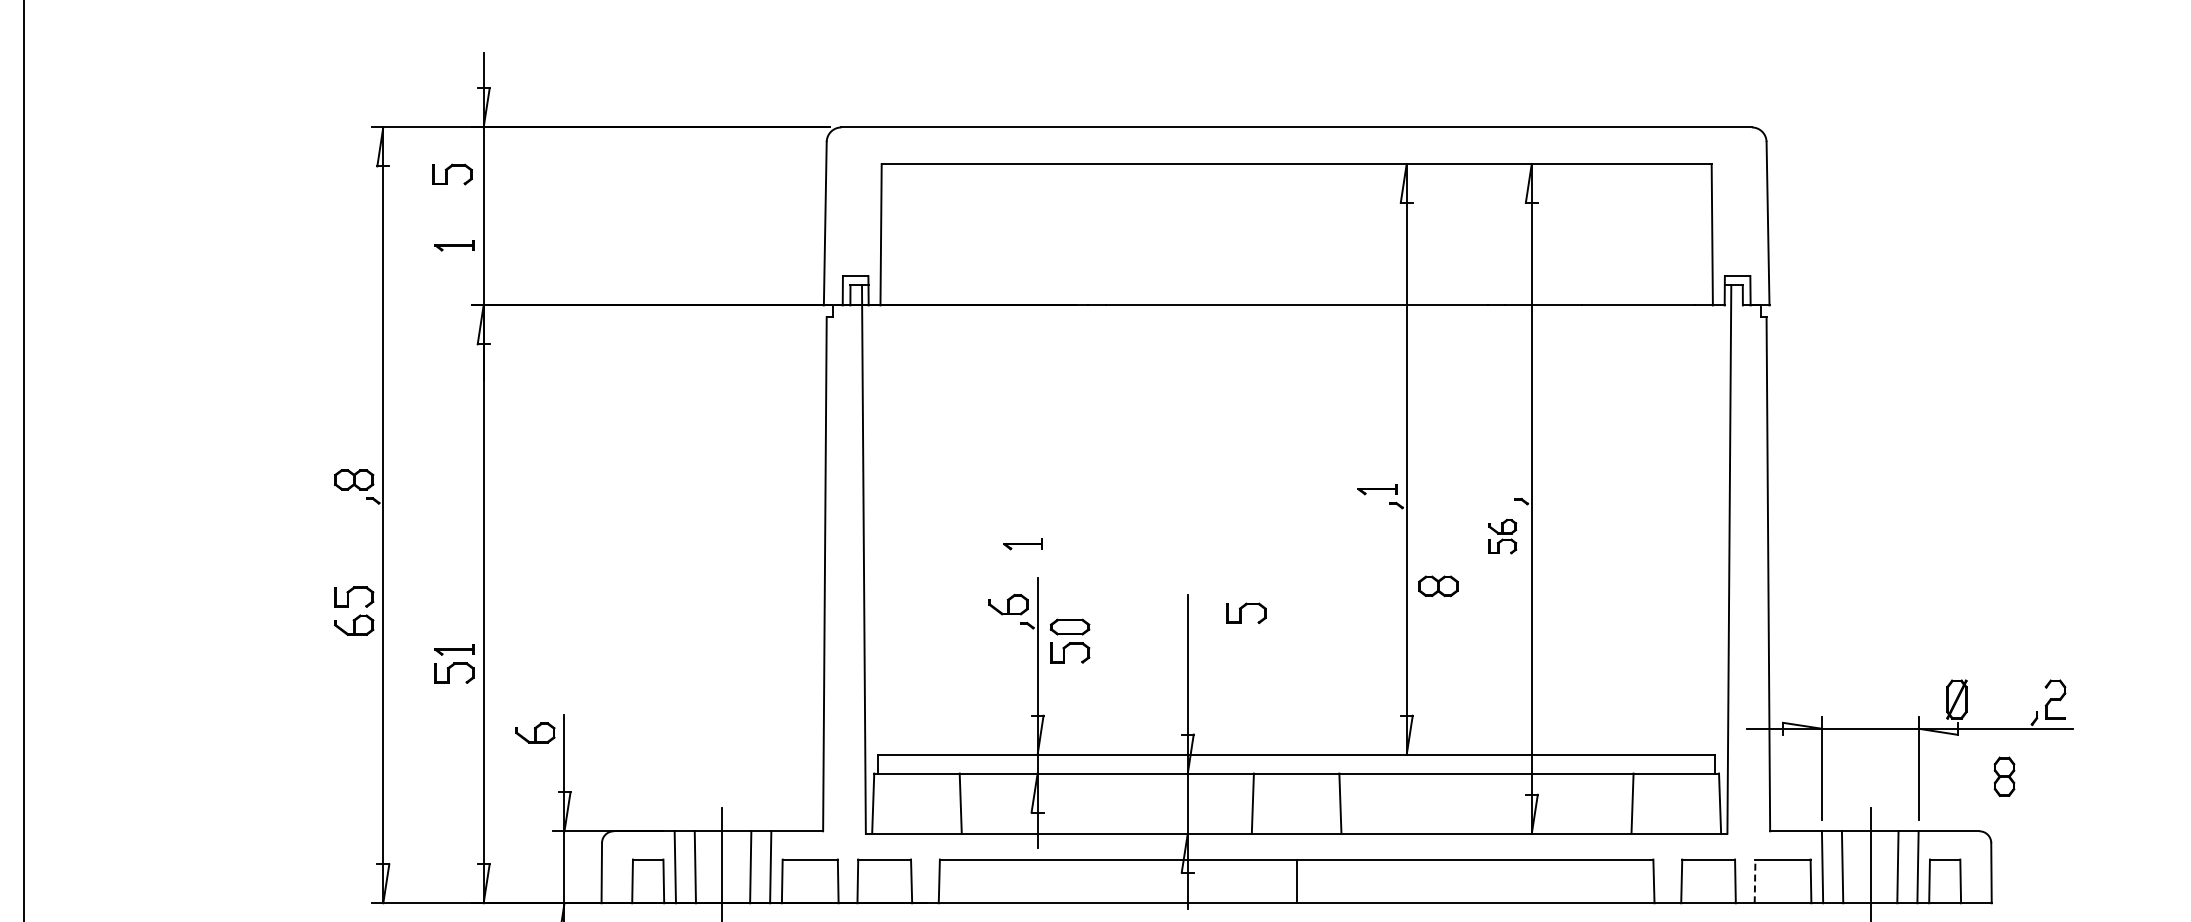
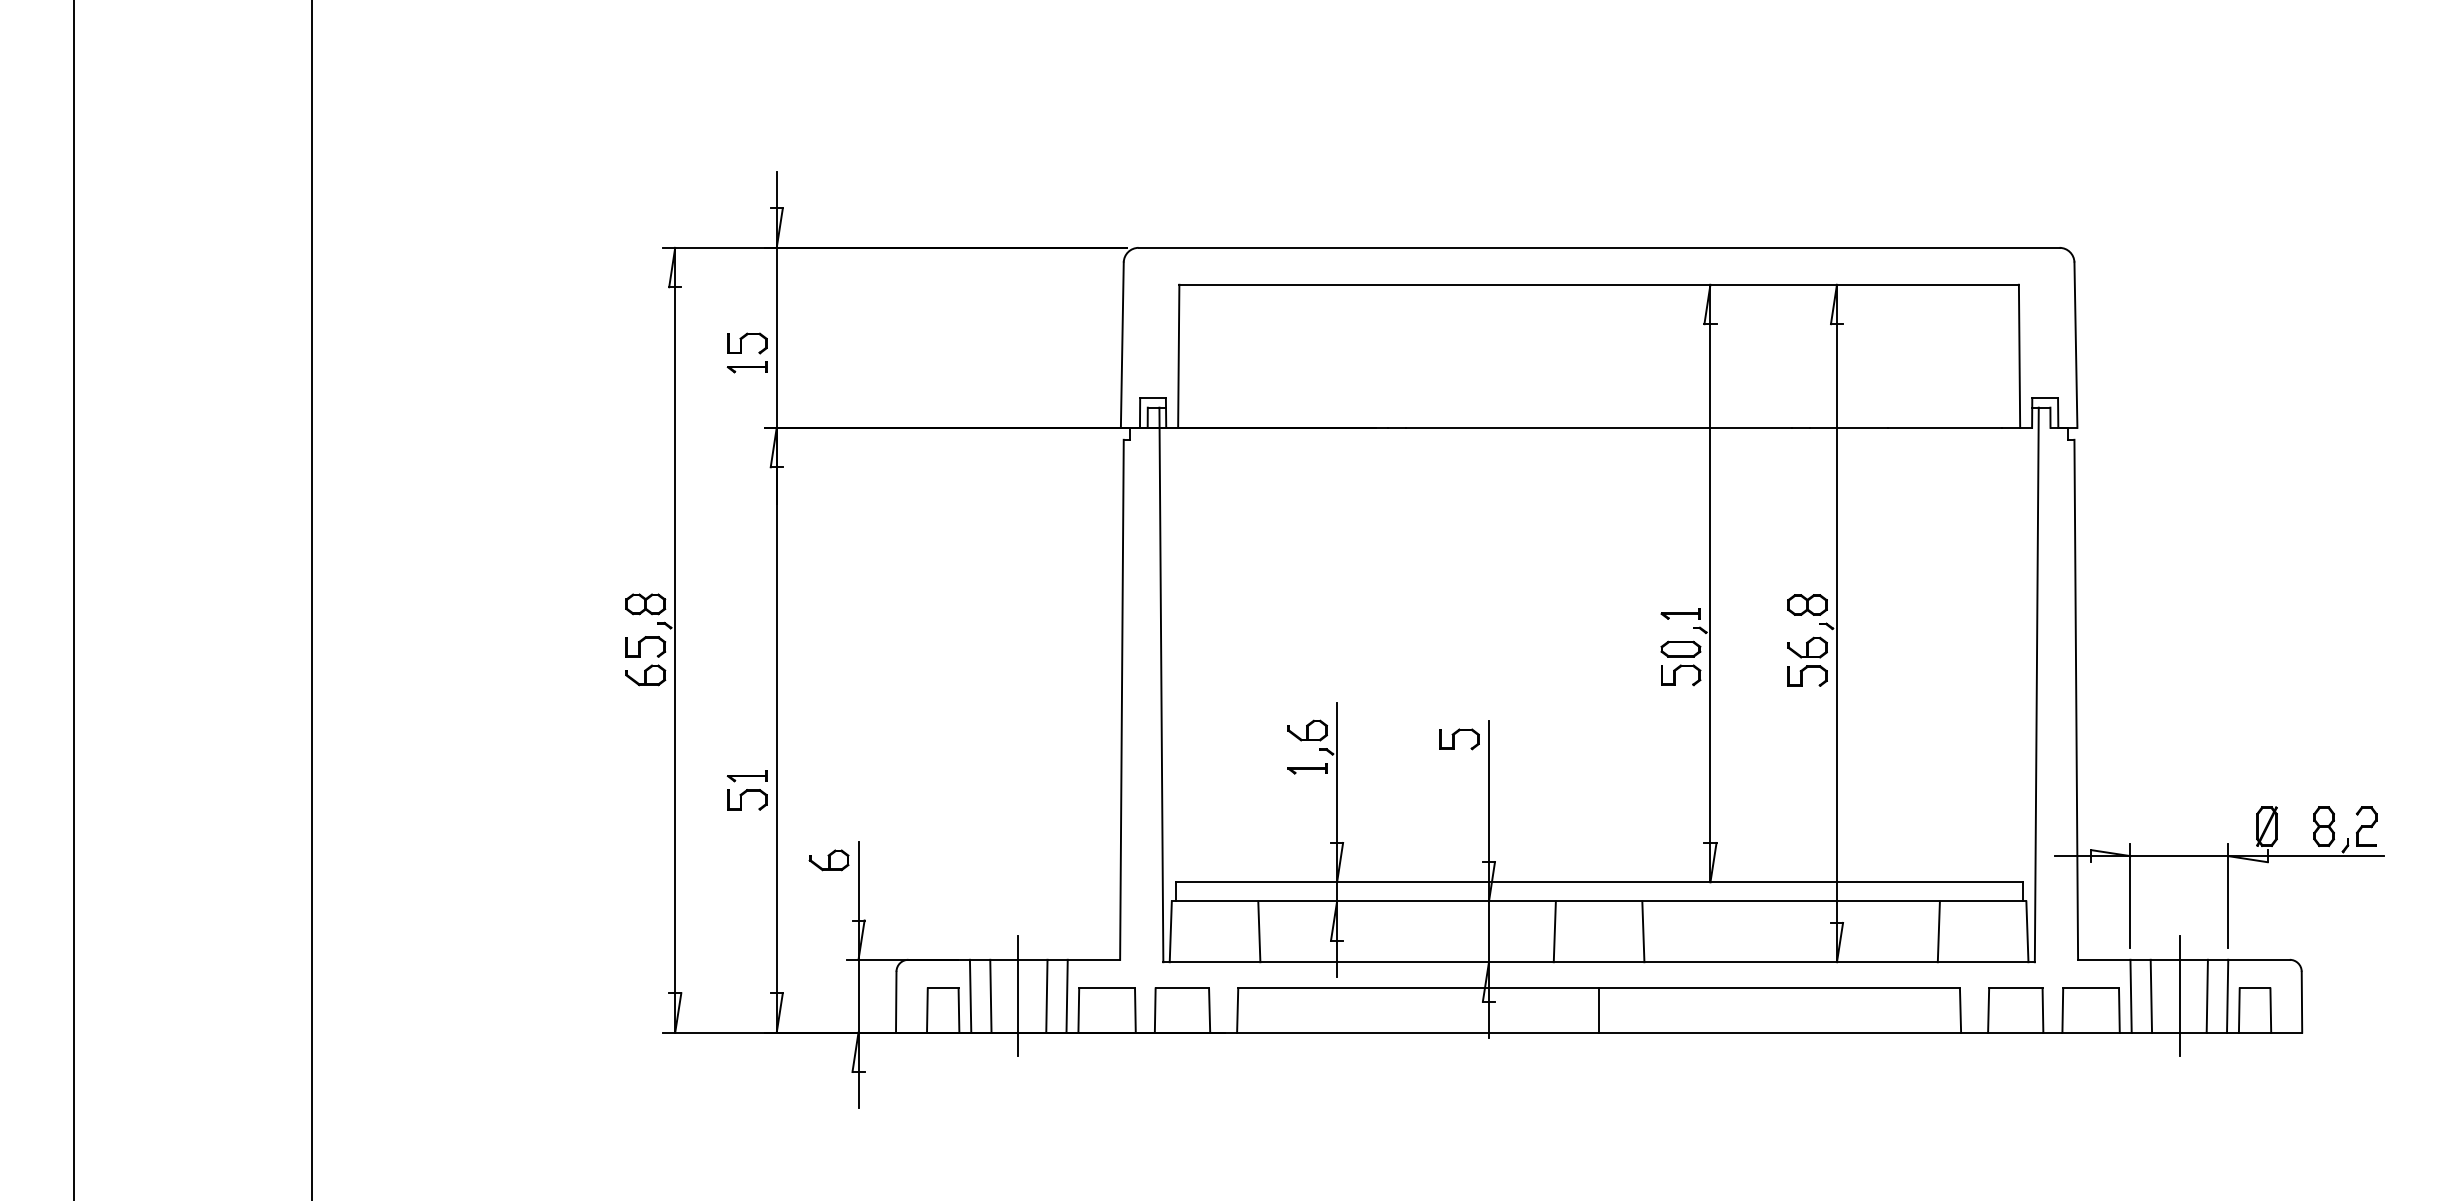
part: (452, 174) -> (747, 343), moved
part: (1502, 536) -> (1807, 661), size x1.43
part: (1023, 544) -> (1307, 768), moved
part: (1438, 585) -> (1807, 604), moved
part: (1246, 613) -> (1459, 739), moved
part: (355, 617) -> (647, 667), moved
part: (1069, 641) -> (1680, 663), moved
part: (2003, 776) -> (2323, 826), moved
line: (1754, 881) -> (2062, 1010), dashed -> solid

